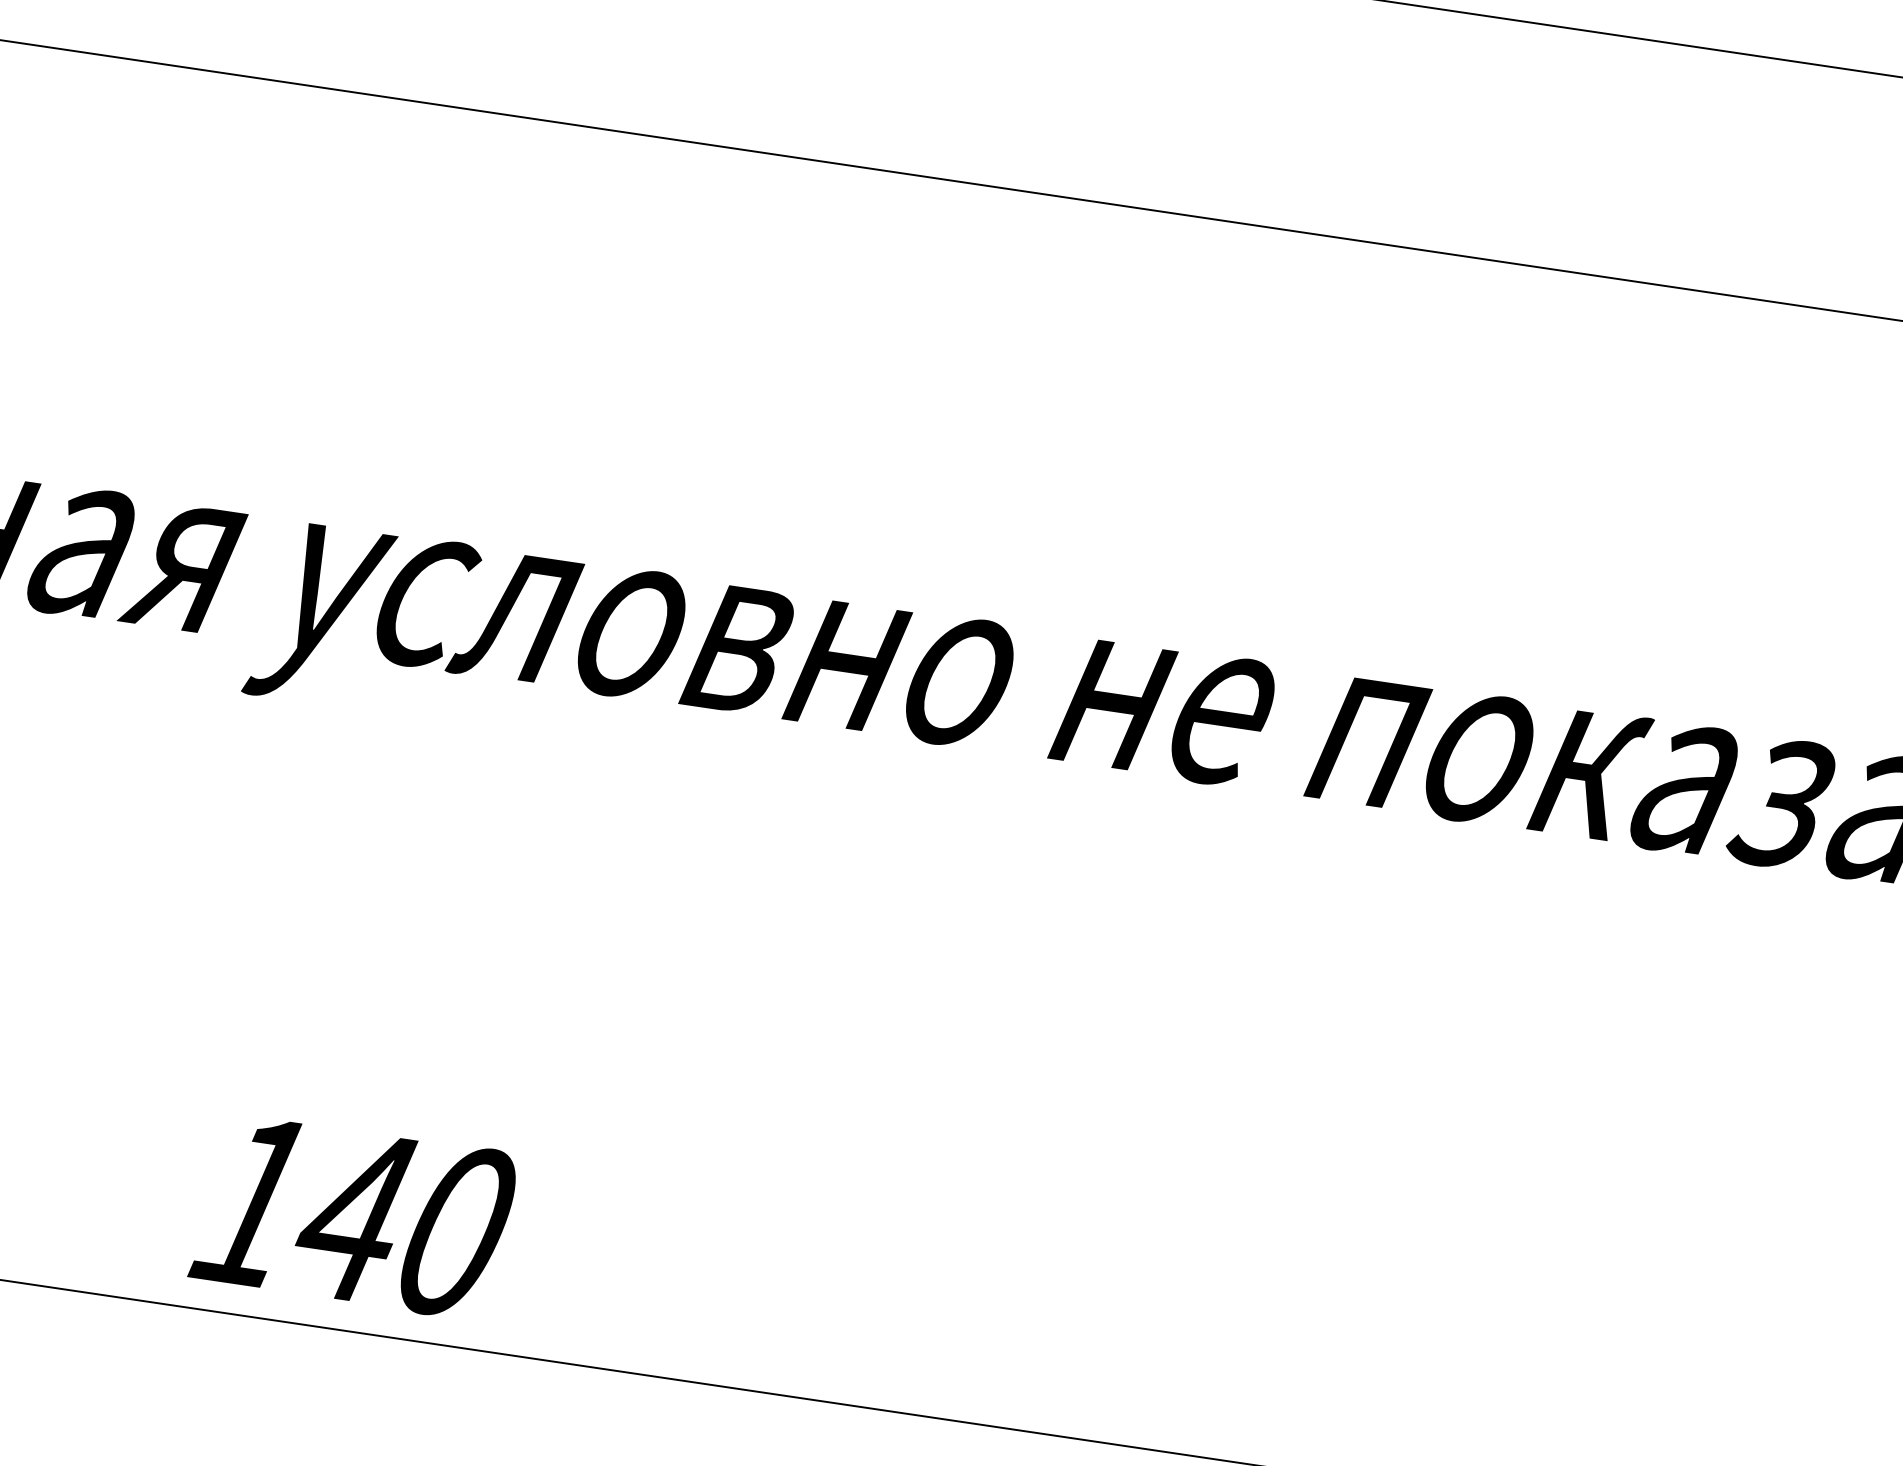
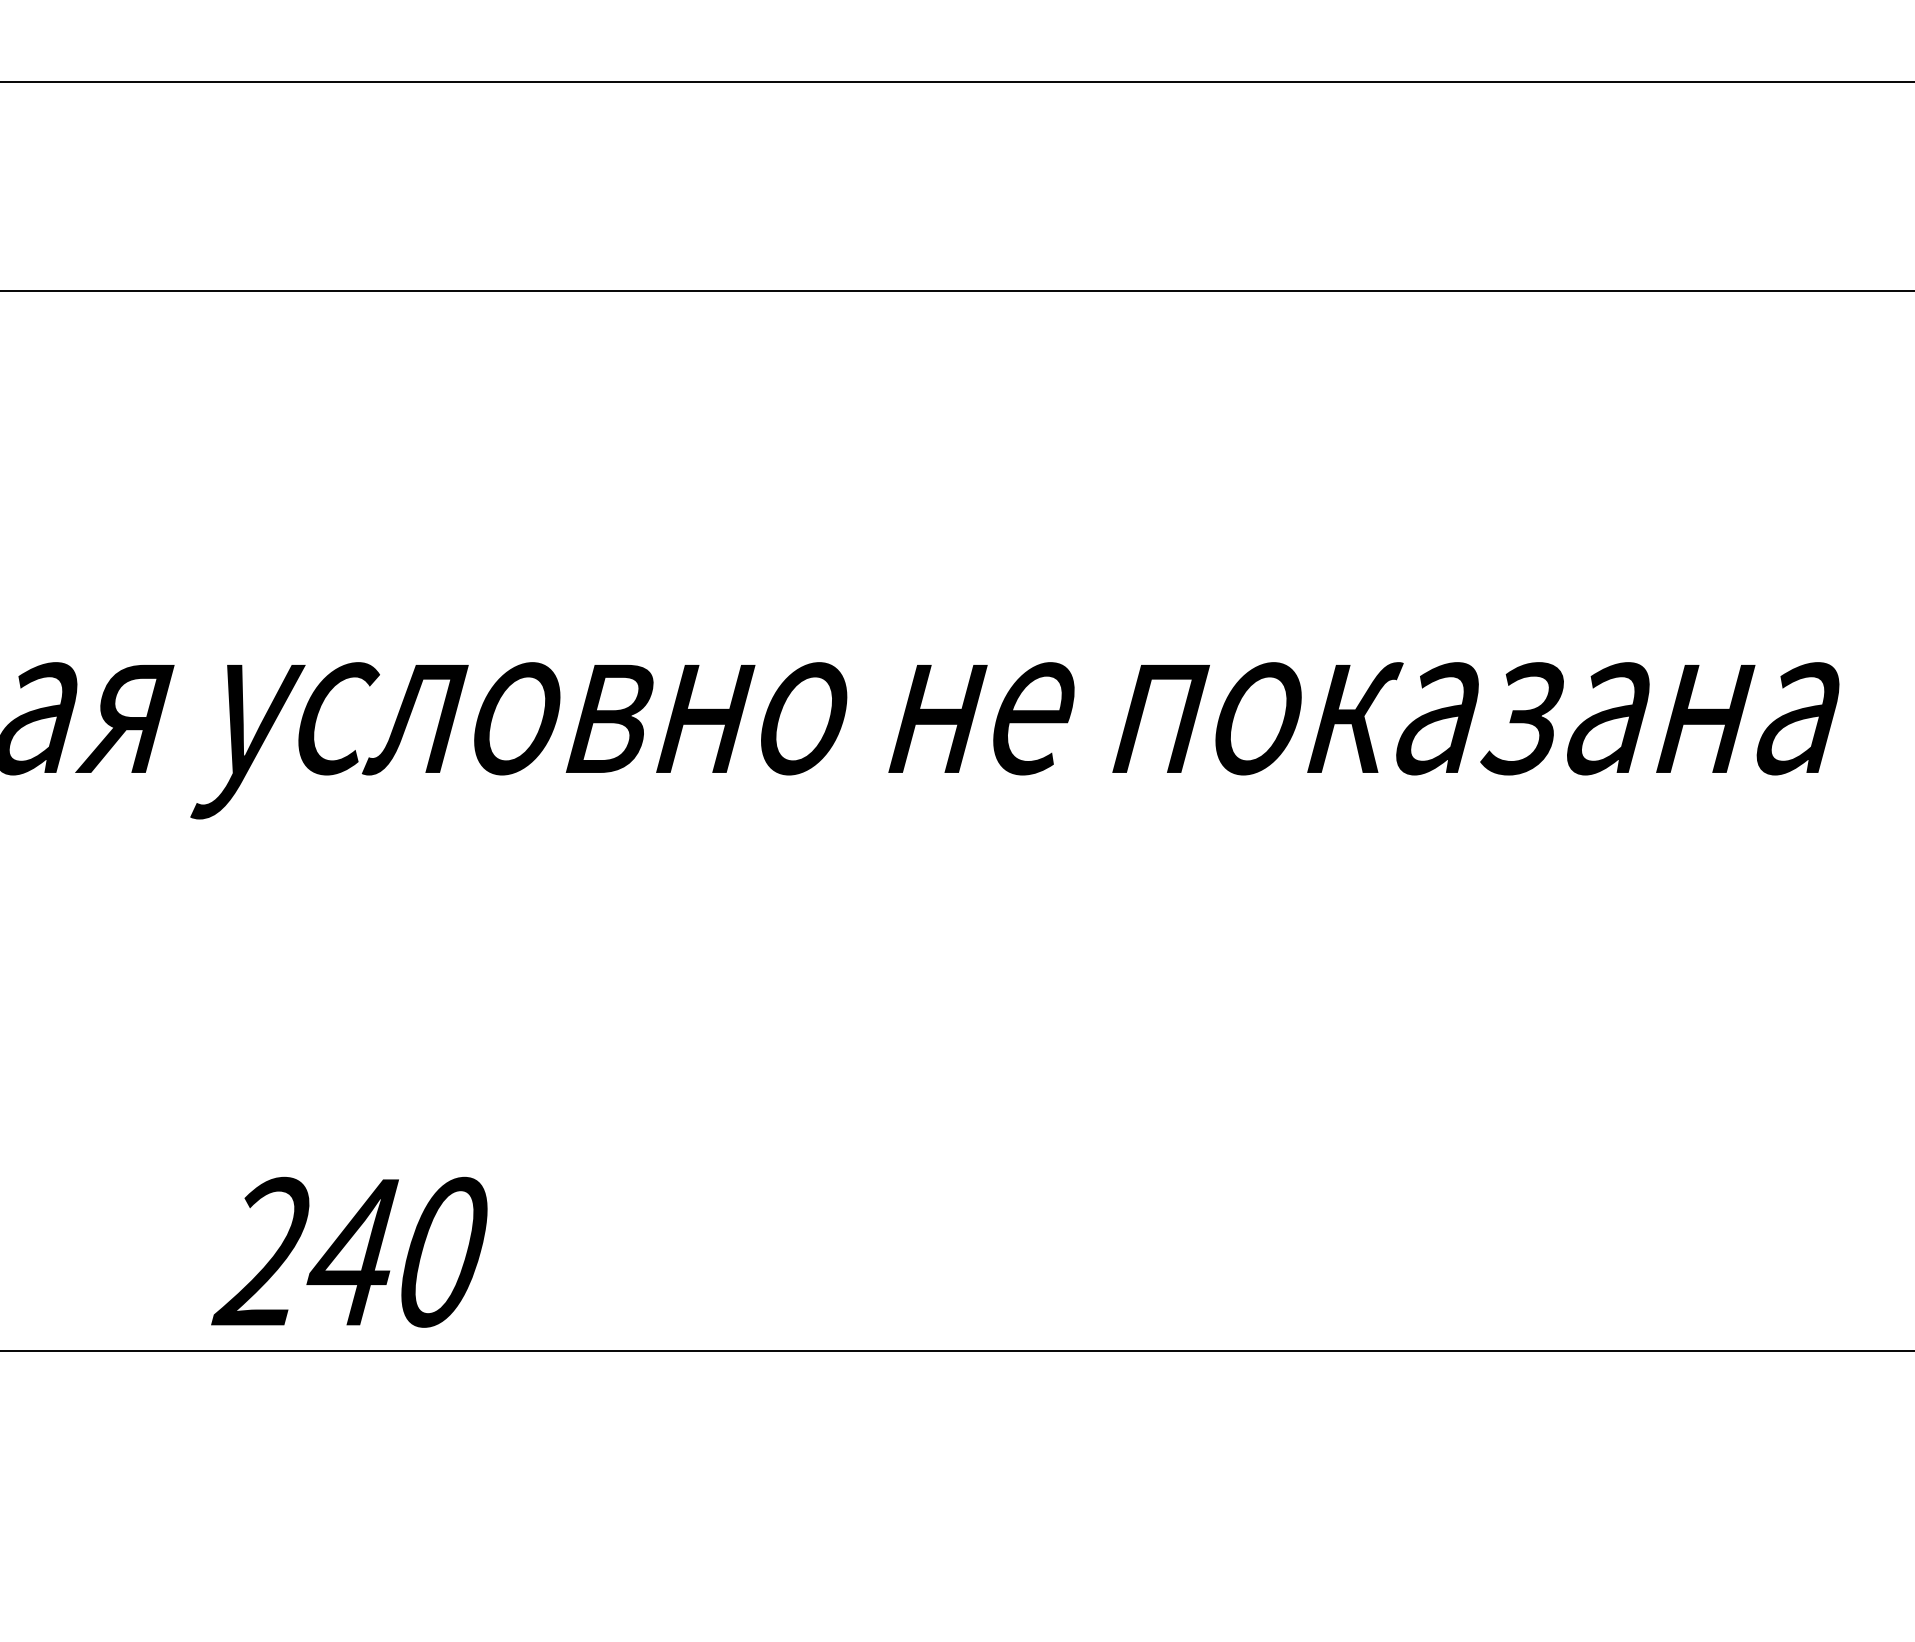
text: (248, 1198) -> (260, 1250), 140 -> 240

